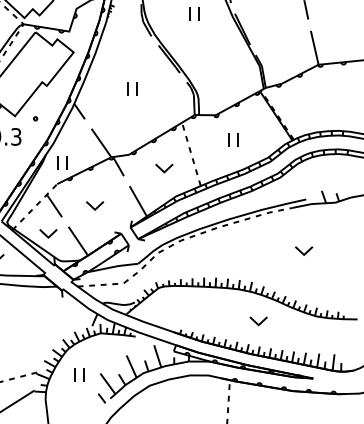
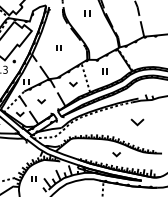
part: (304, 249) -> (137, 121), size x1.6

